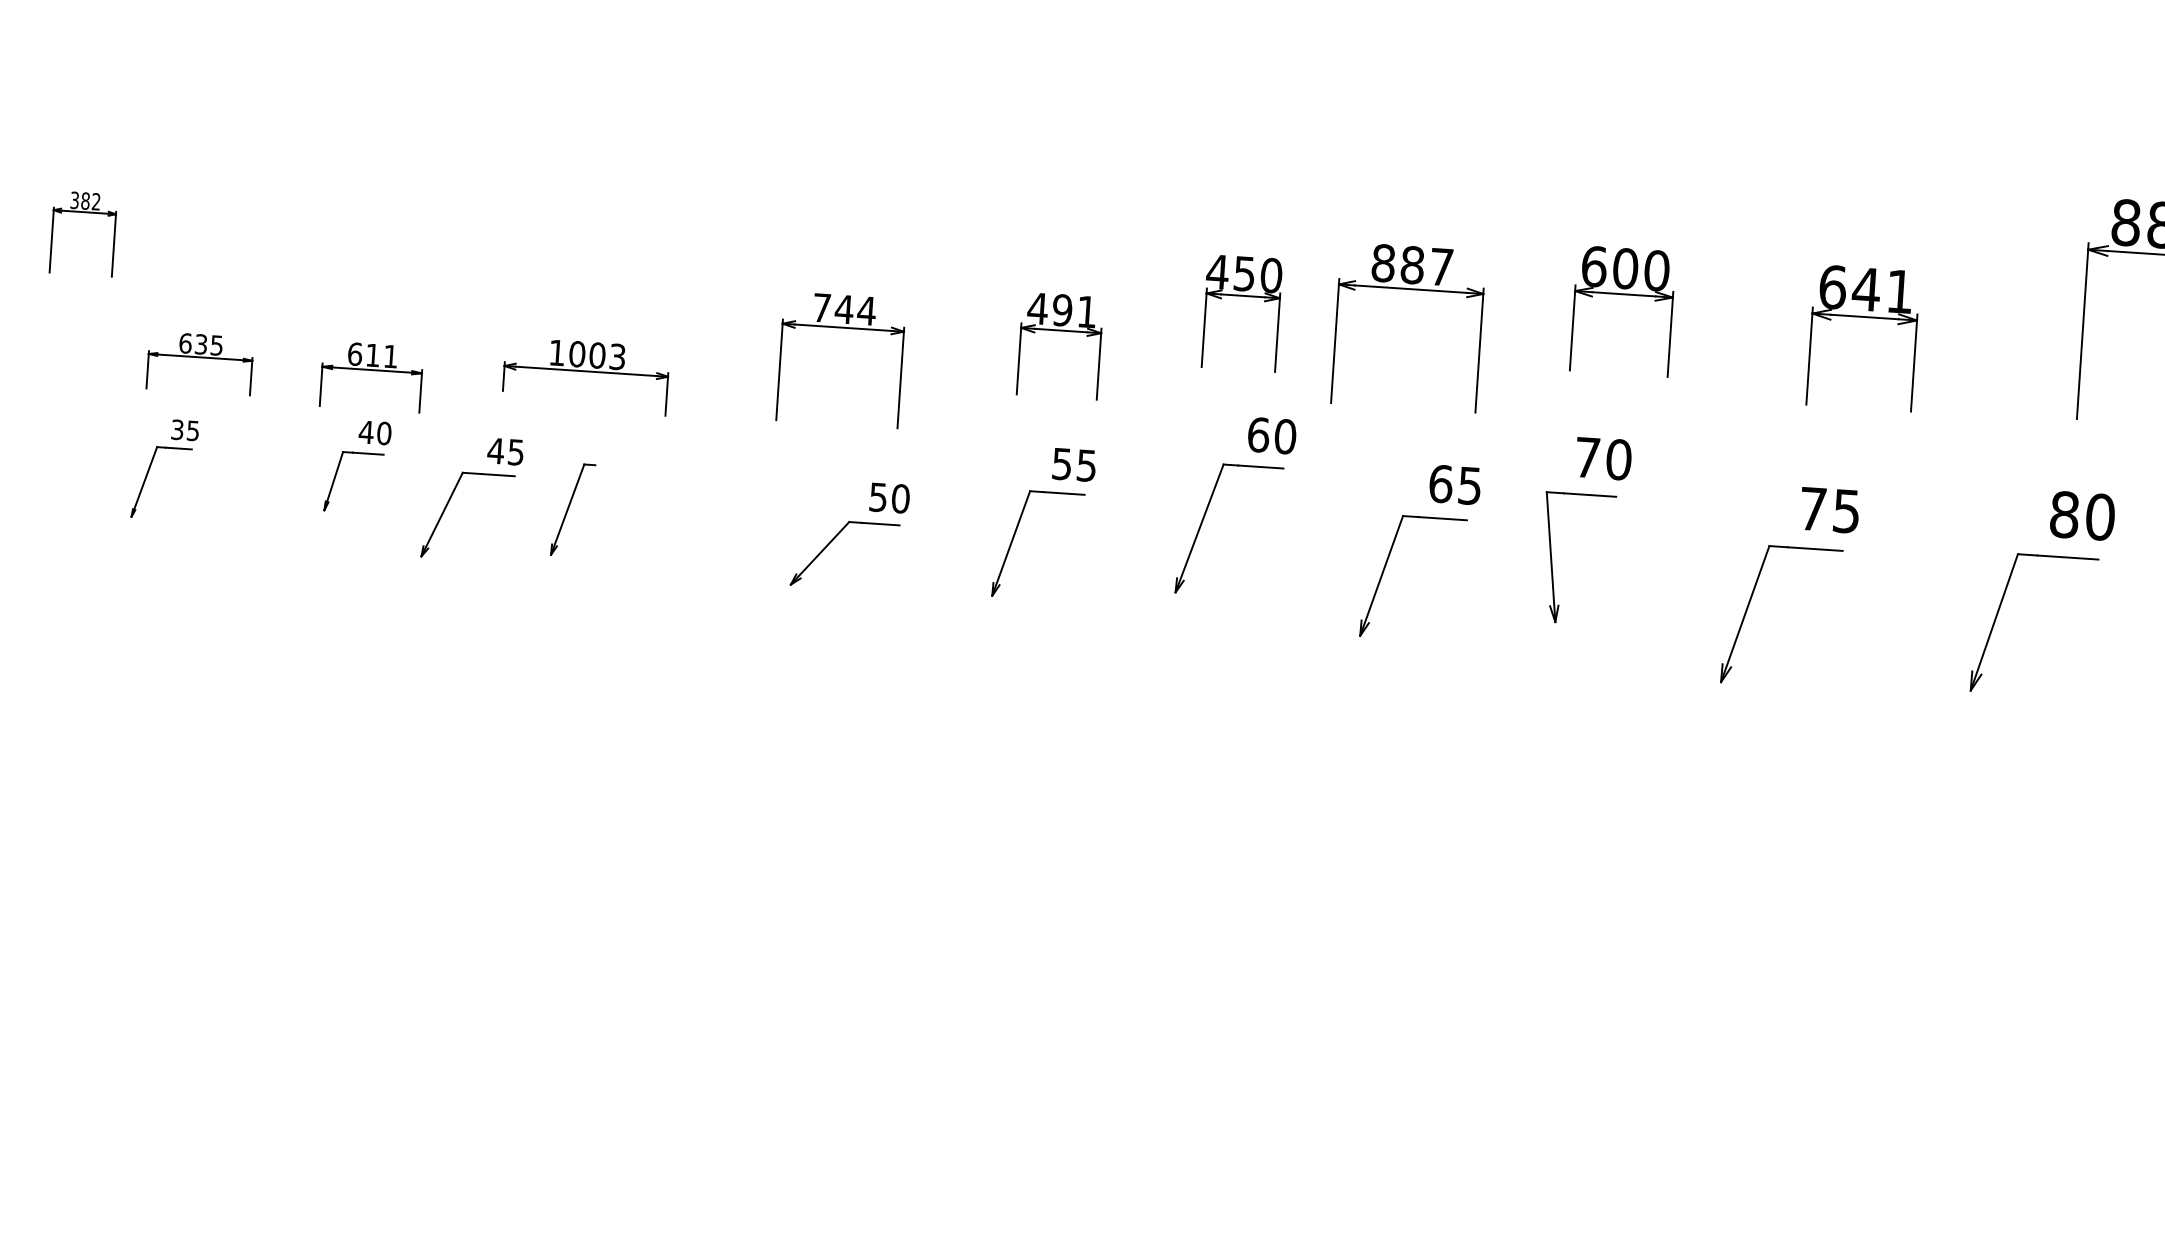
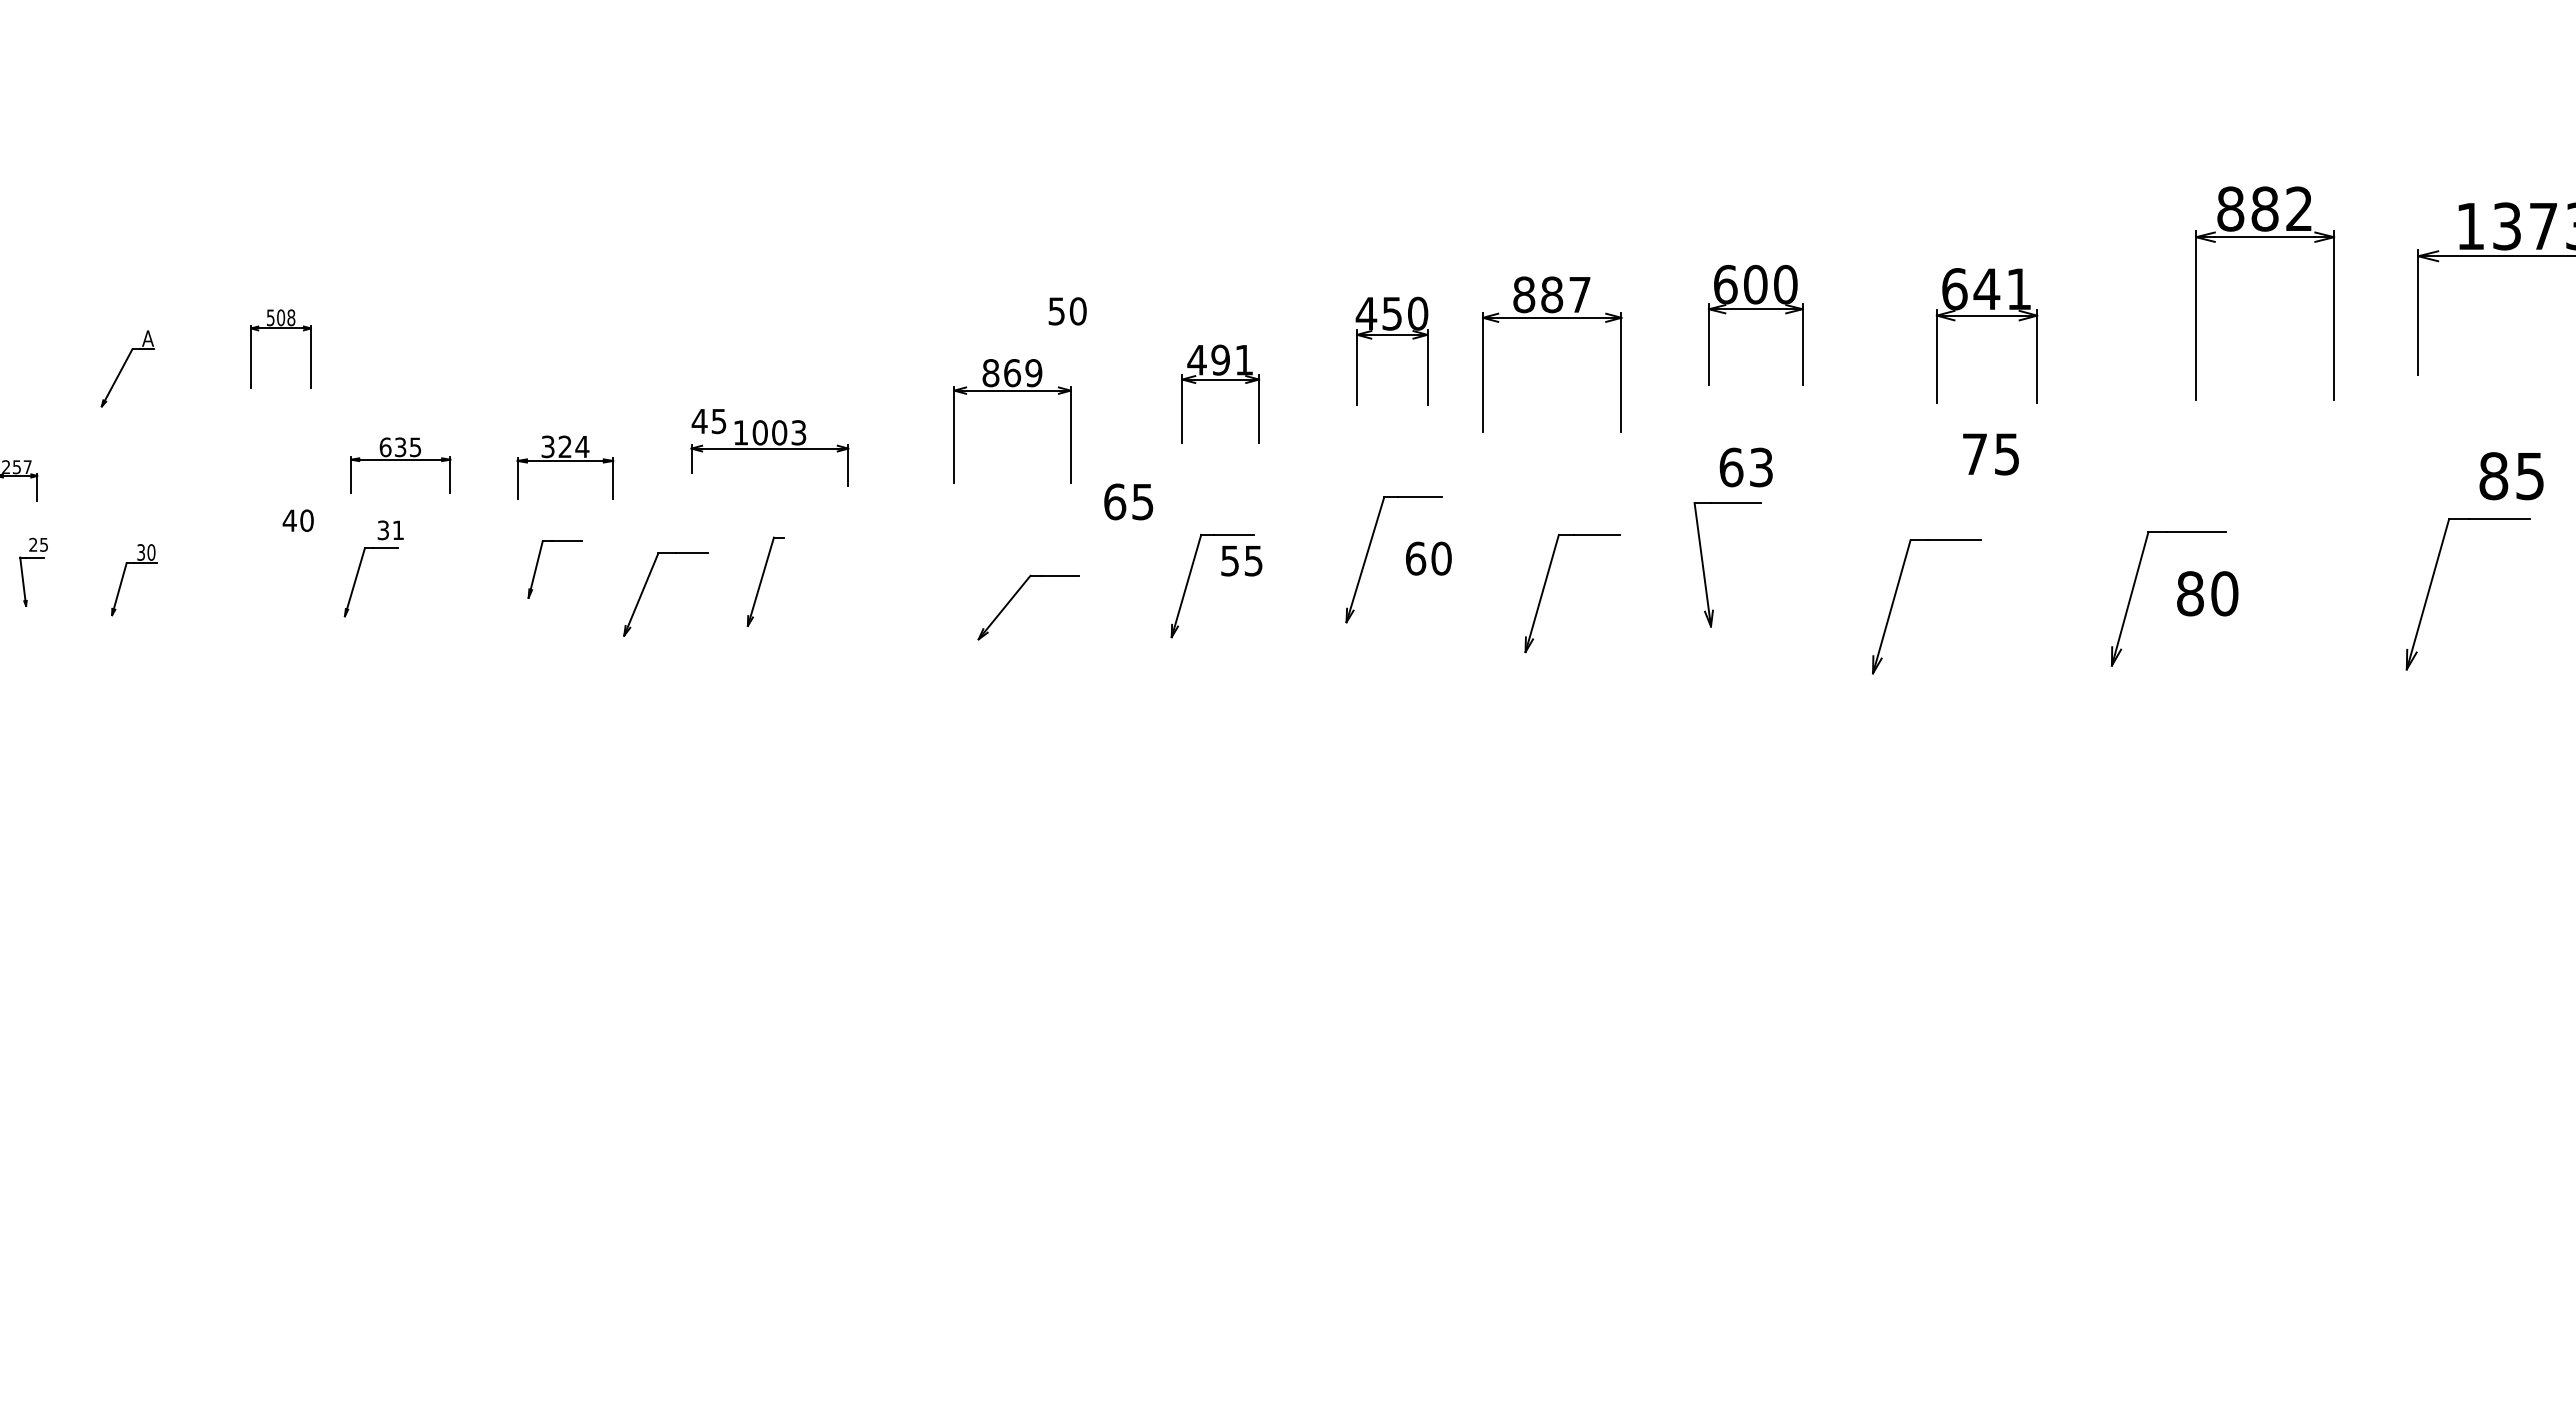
text: (86, 200) -> (281, 317), 382 -> 508
text: (844, 309) -> (1012, 373), 744 -> 869
text: (373, 355) -> (565, 446), 611 -> 324
text: (192, 430) -> (397, 530), 35 -> 31
text: (374, 432) -> (297, 520), moved
text: (1271, 435) -> (1428, 558), moved
text: (505, 451) -> (708, 421), moved
text: (1603, 458) -> (1746, 467), 70 -> 63
text: (1073, 465) -> (1241, 561), moved
text: (1455, 484) -> (1128, 501), moved
text: (889, 498) -> (1067, 311), moved
text: (1829, 510) -> (1990, 454), moved
text: (2082, 515) -> (2207, 593), moved

